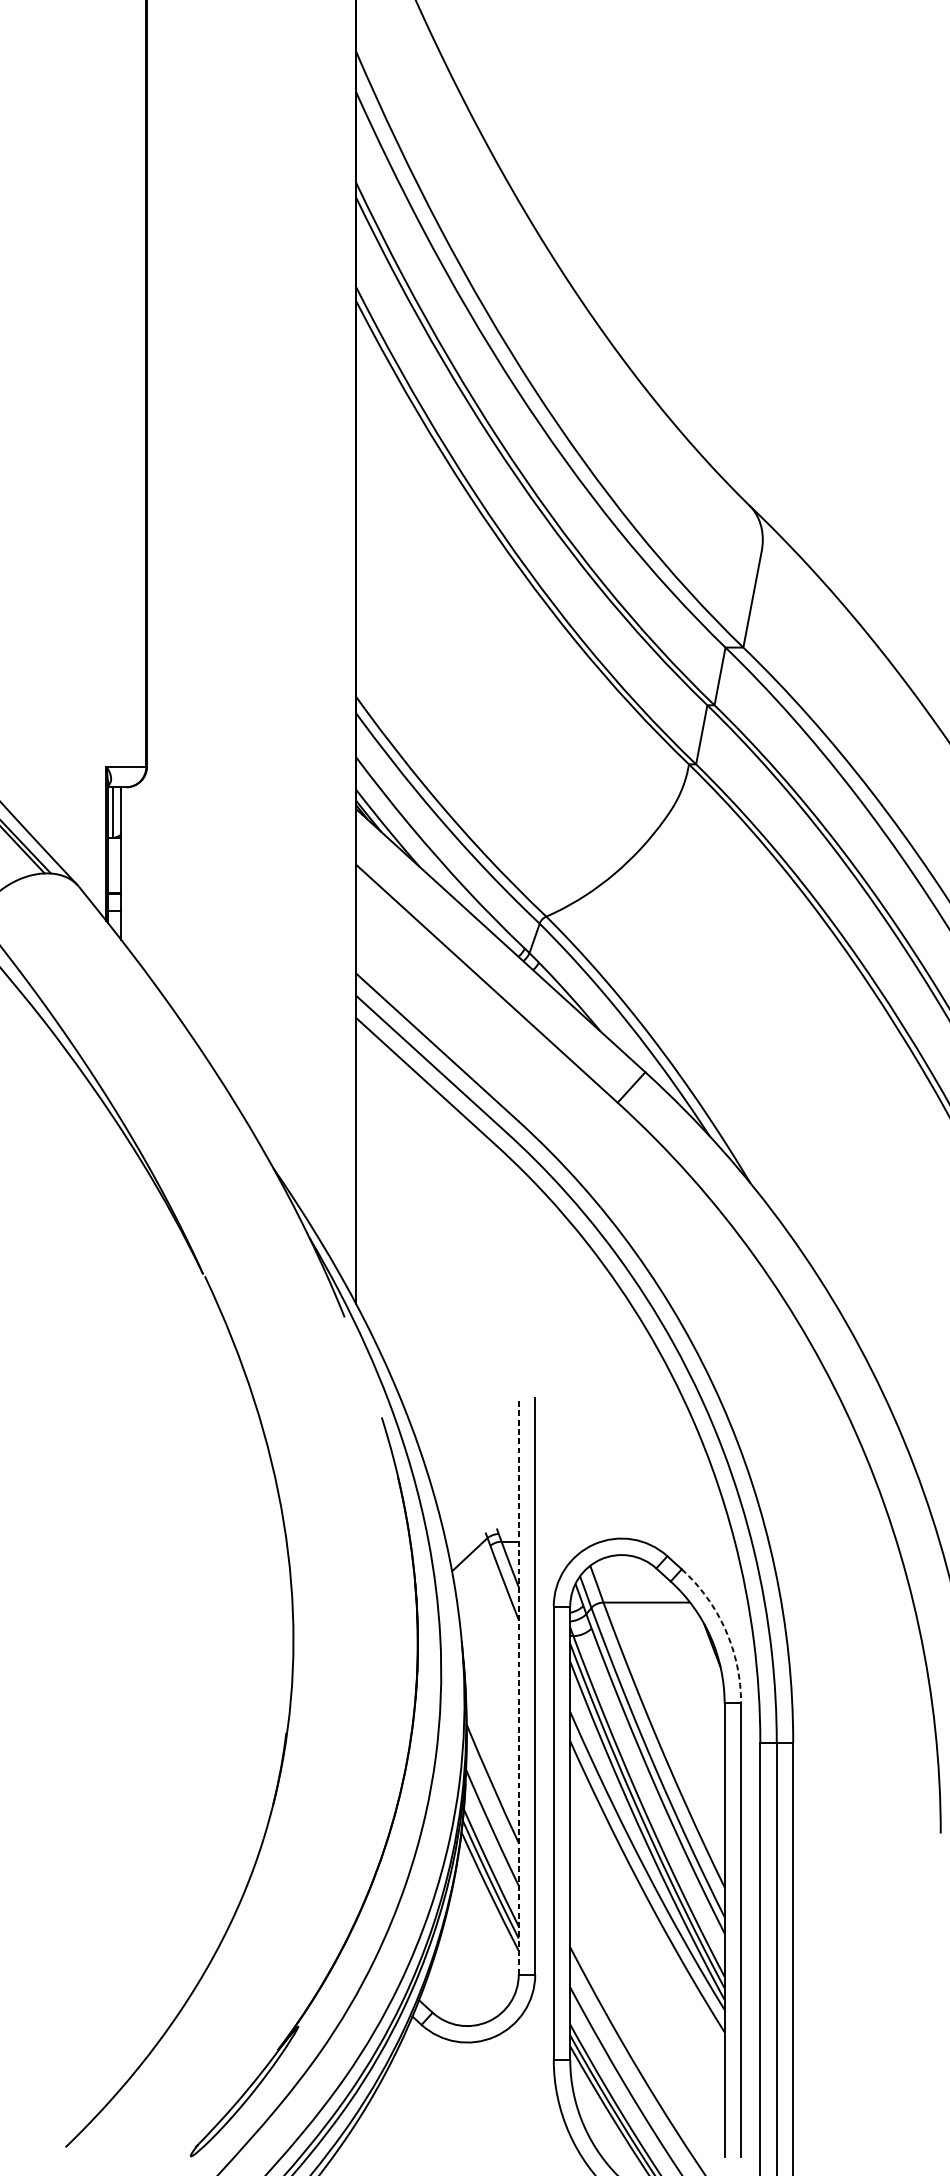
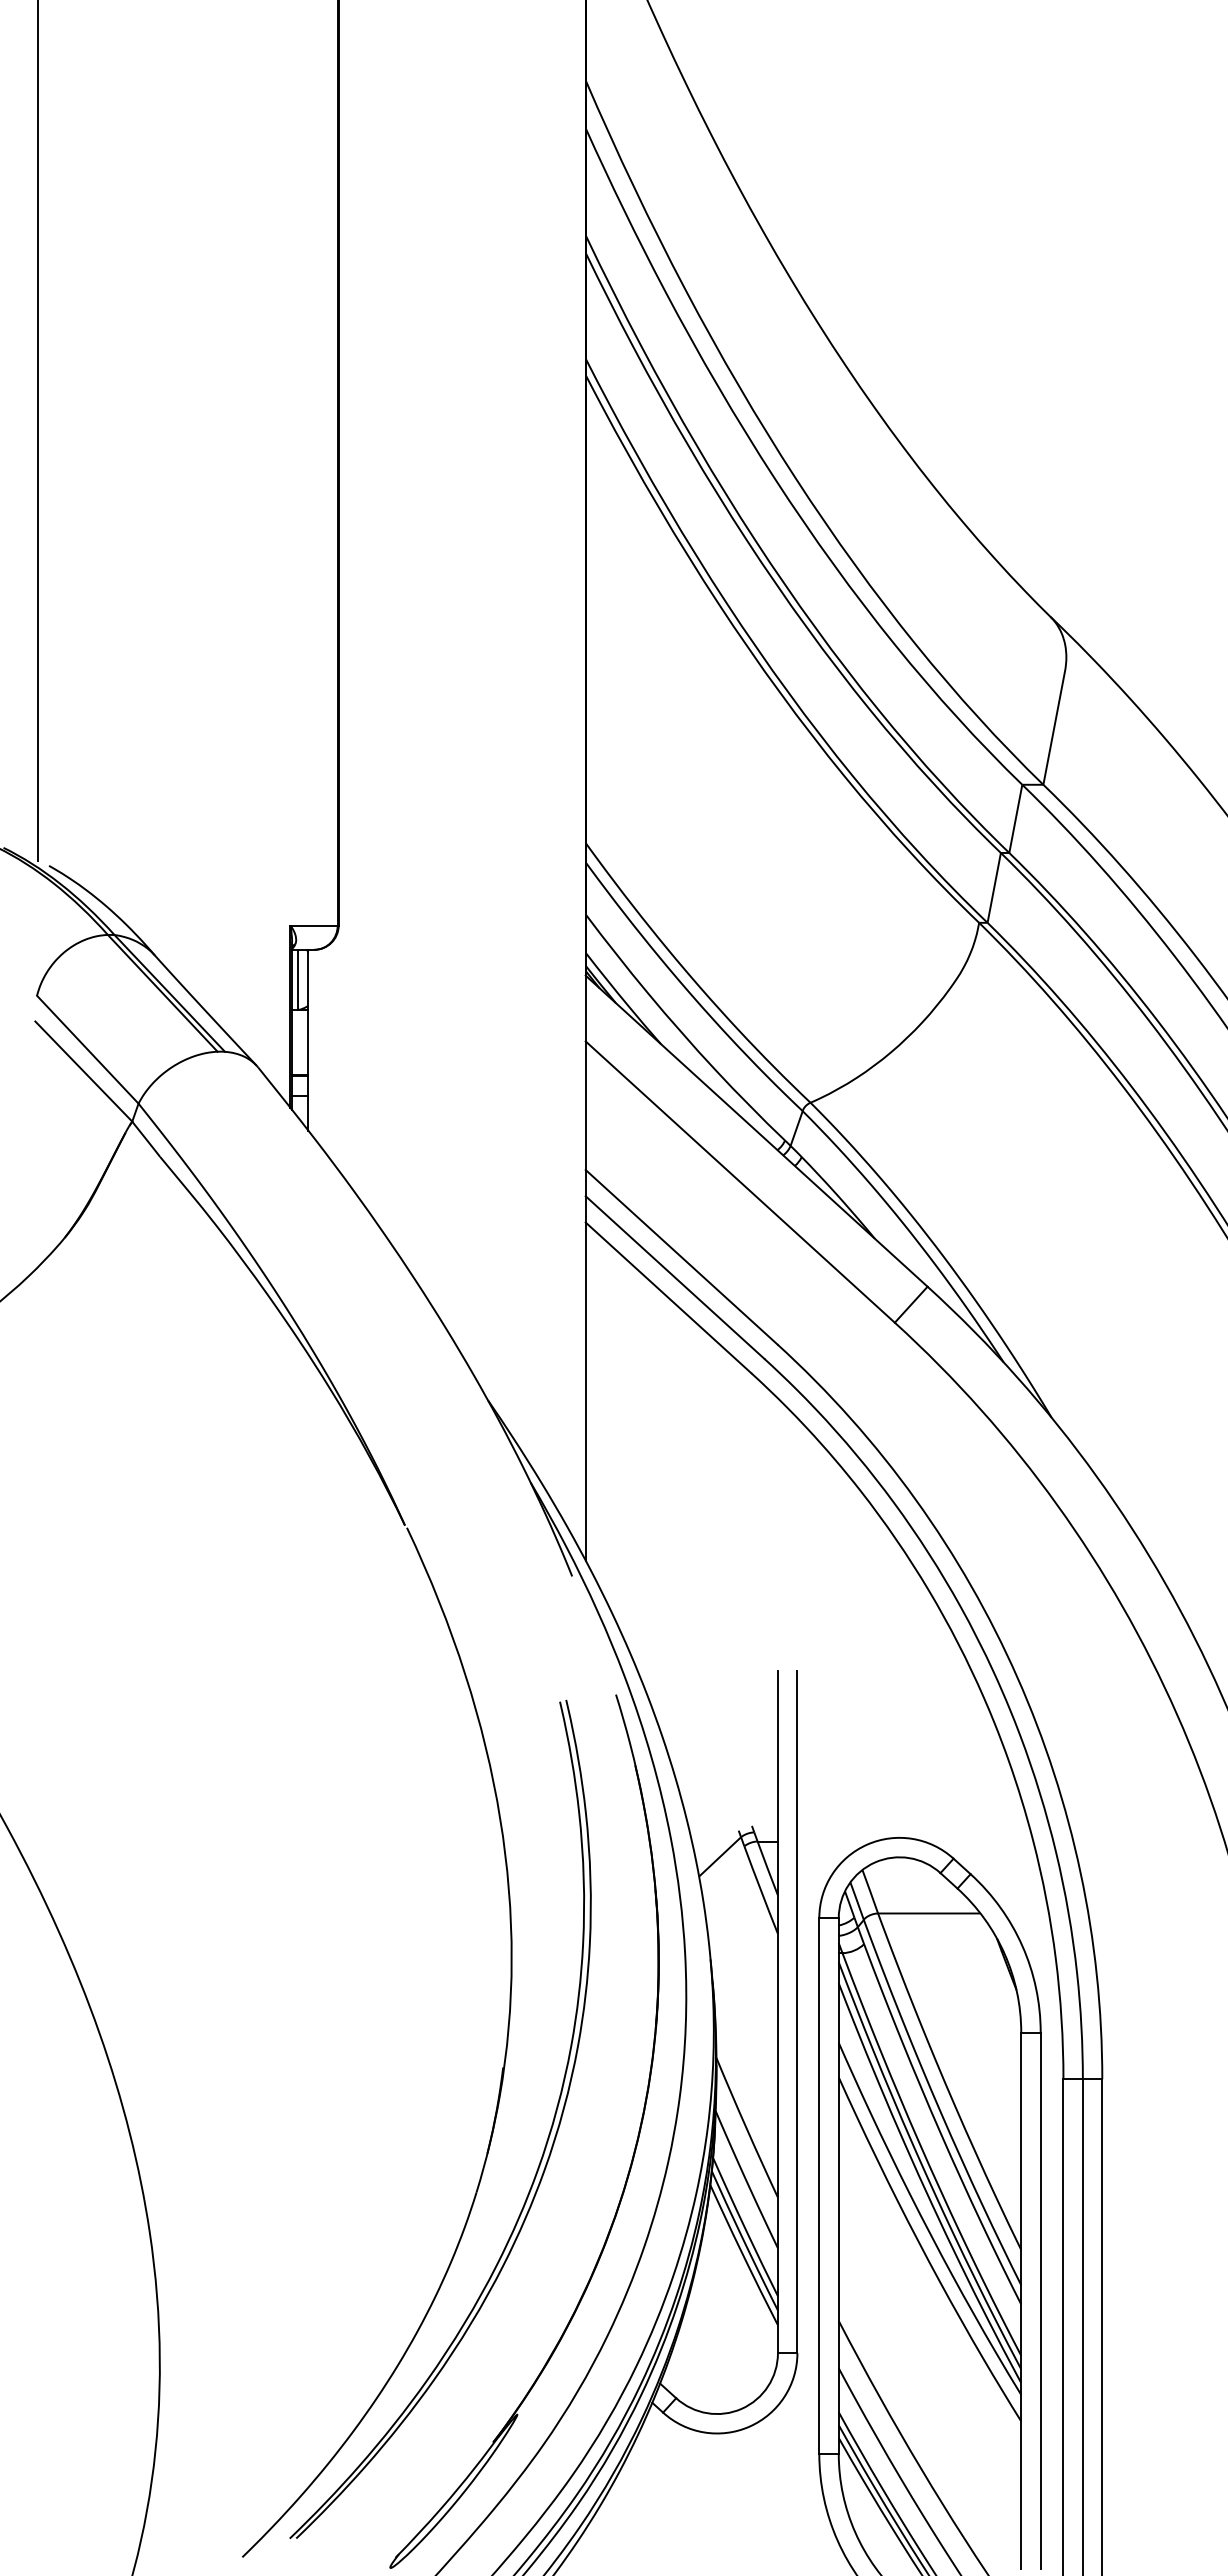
arc: (725, 1630) -> (1022, 1946), dashed -> solid
line: (518, 1686) -> (777, 2012), dashed -> solid
part: (321, 1799) -> (544, 2146), added

